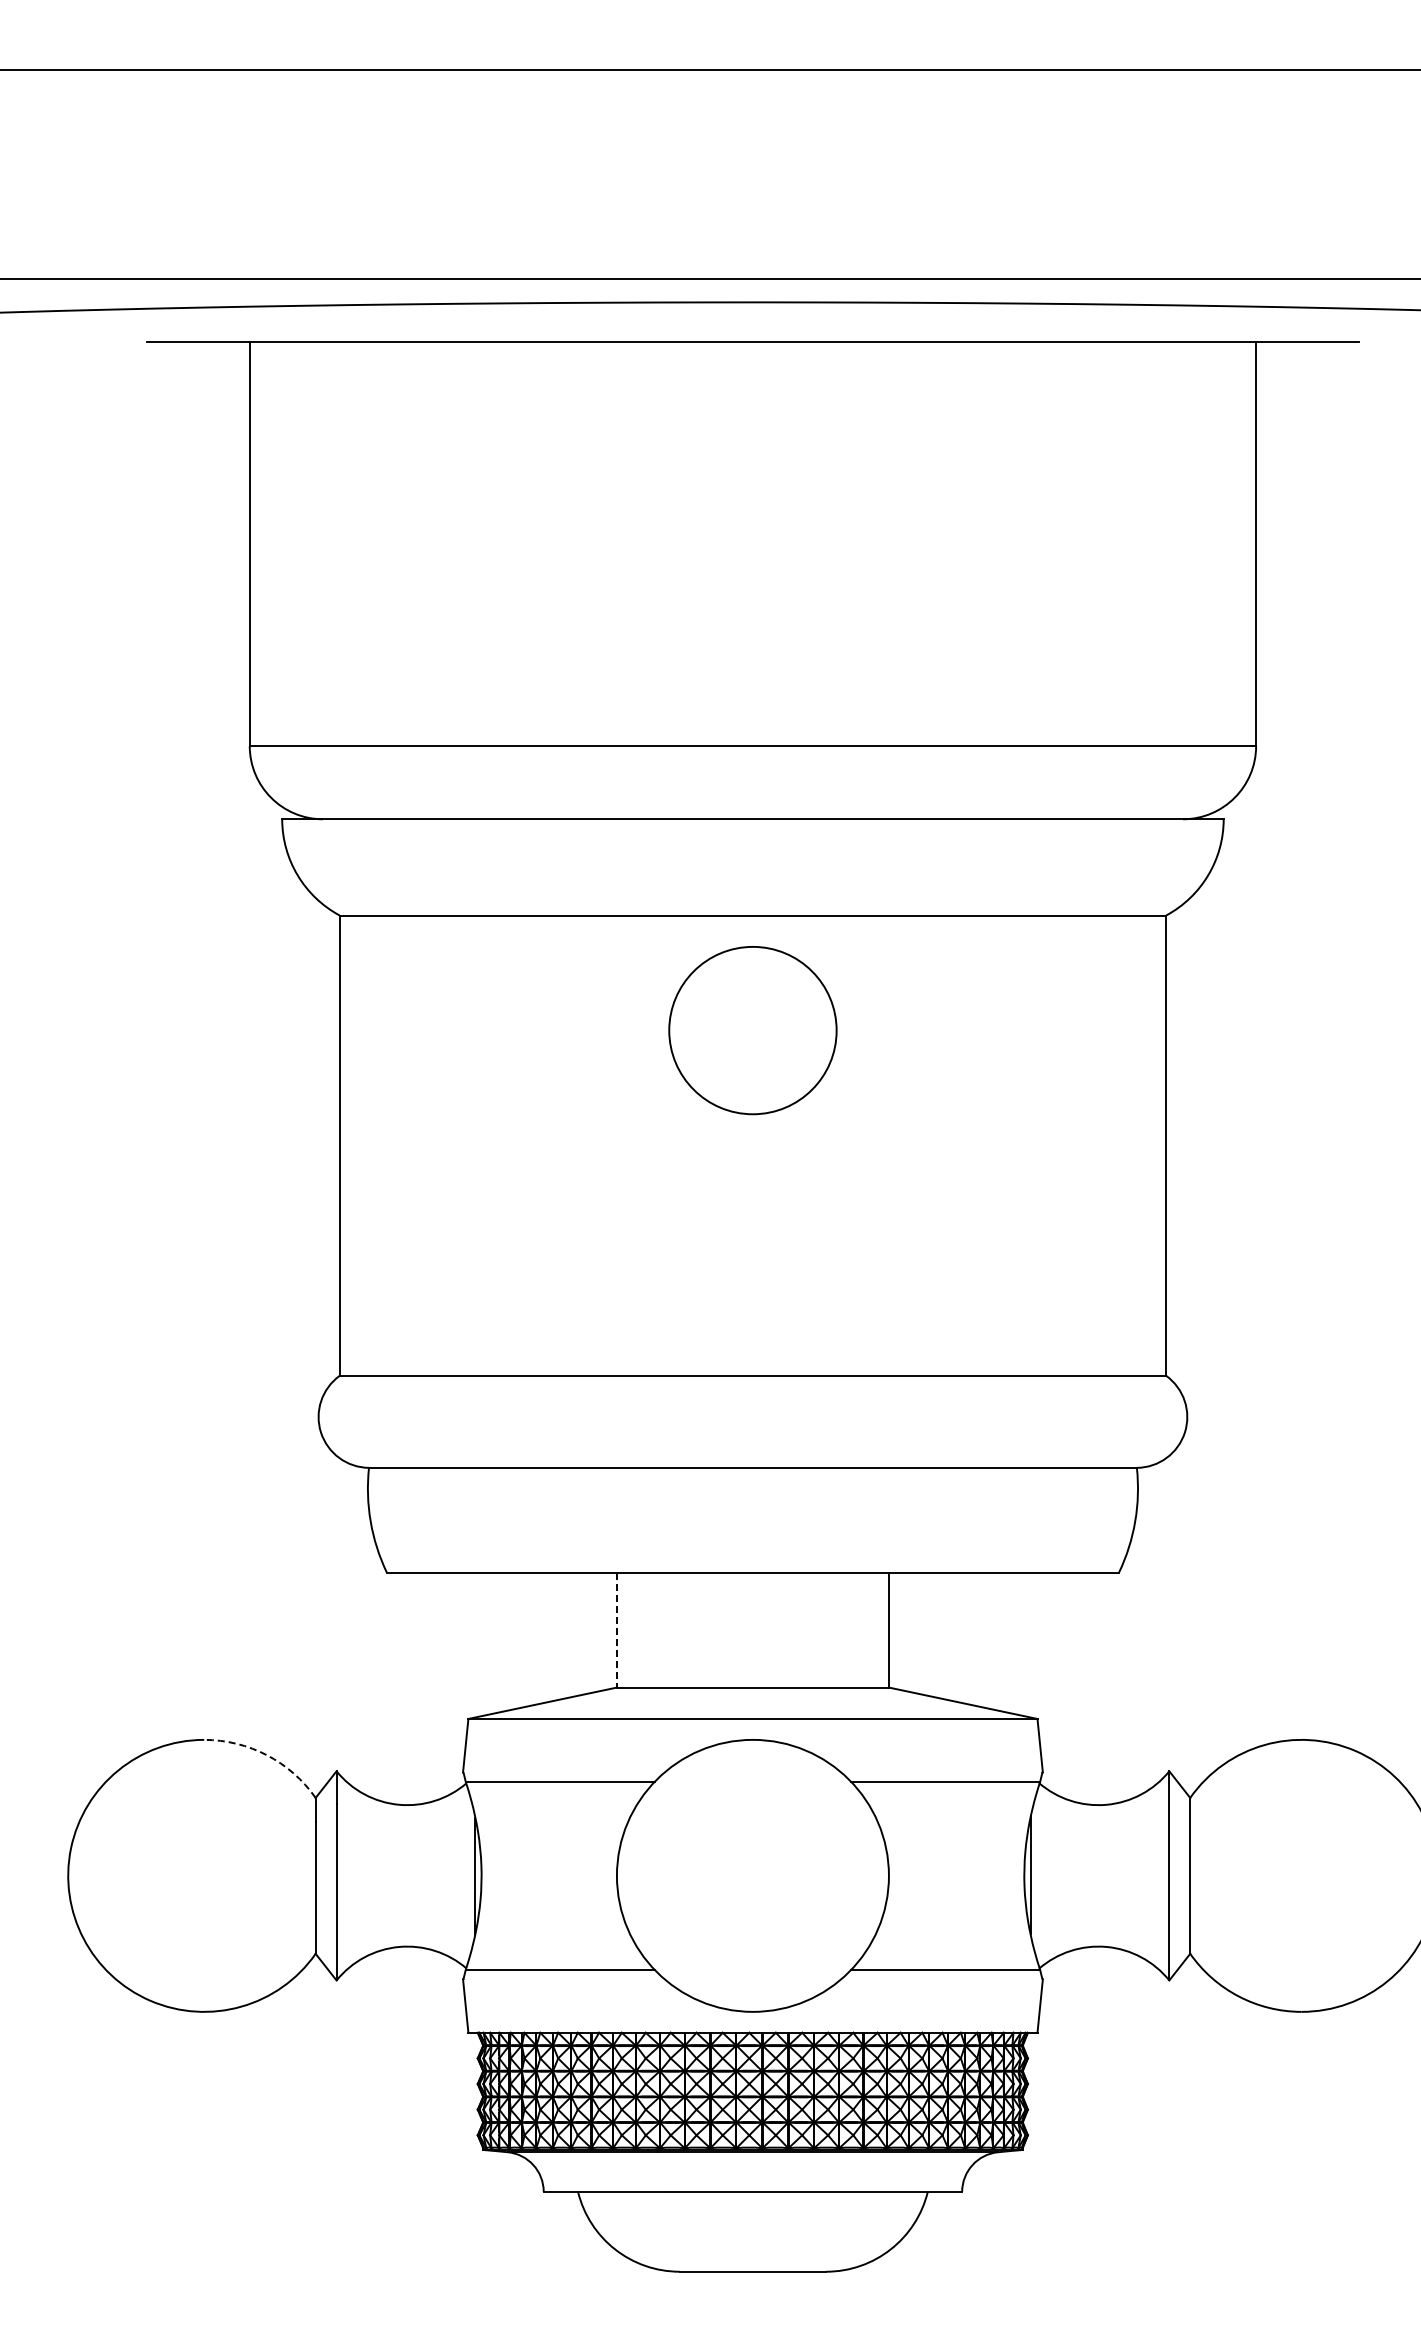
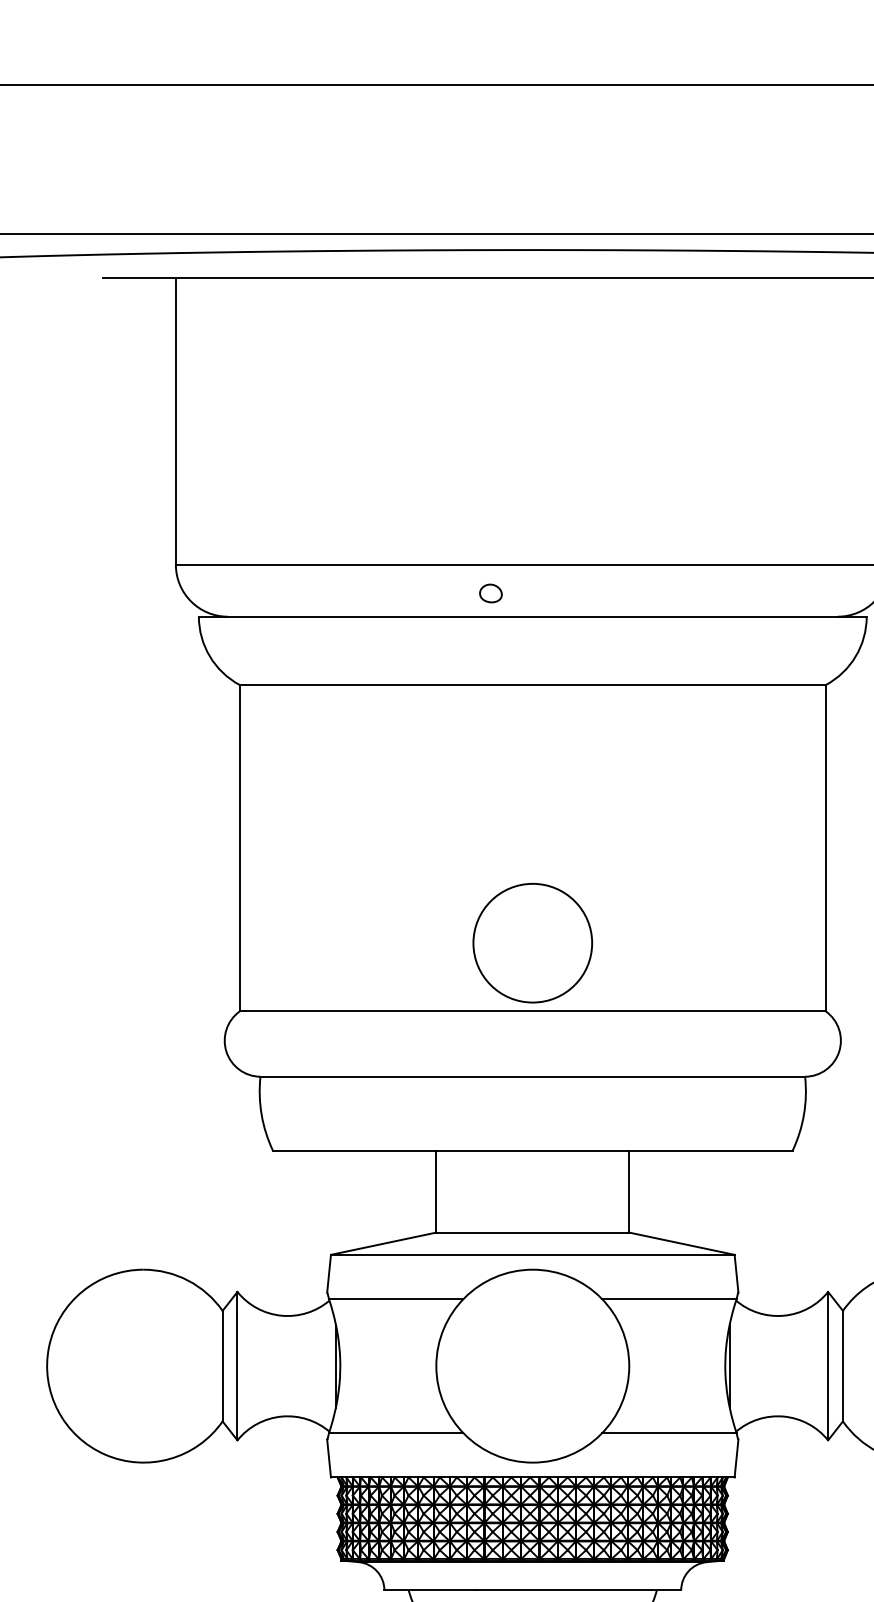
part: (693, 786) -> (490, 593), added
circle: (752, 1030) -> (532, 943), moved
line: (616, 1630) -> (436, 1192), dashed -> solid
arc: (267, 1755) -> (188, 1280), dashed -> solid

